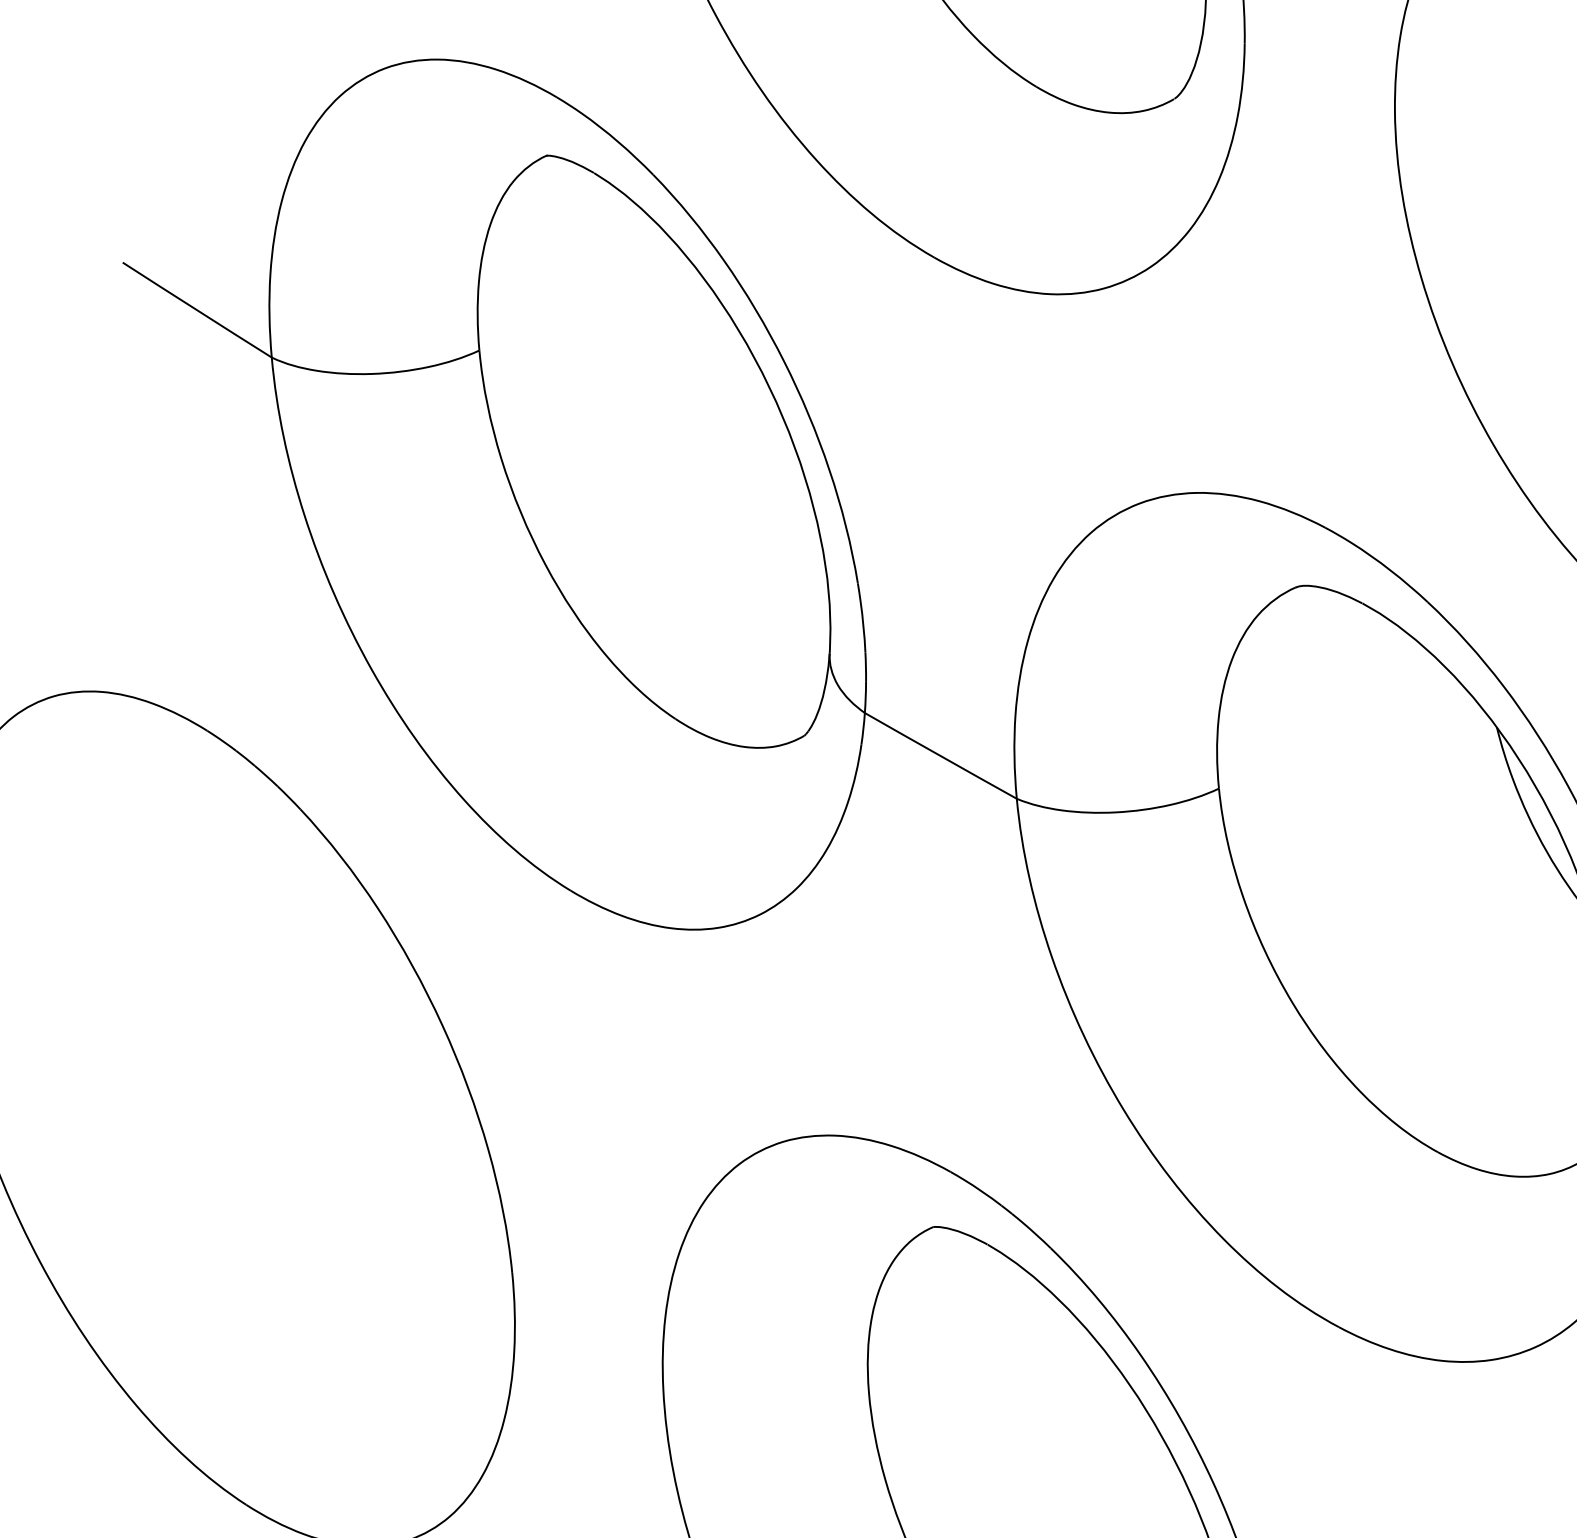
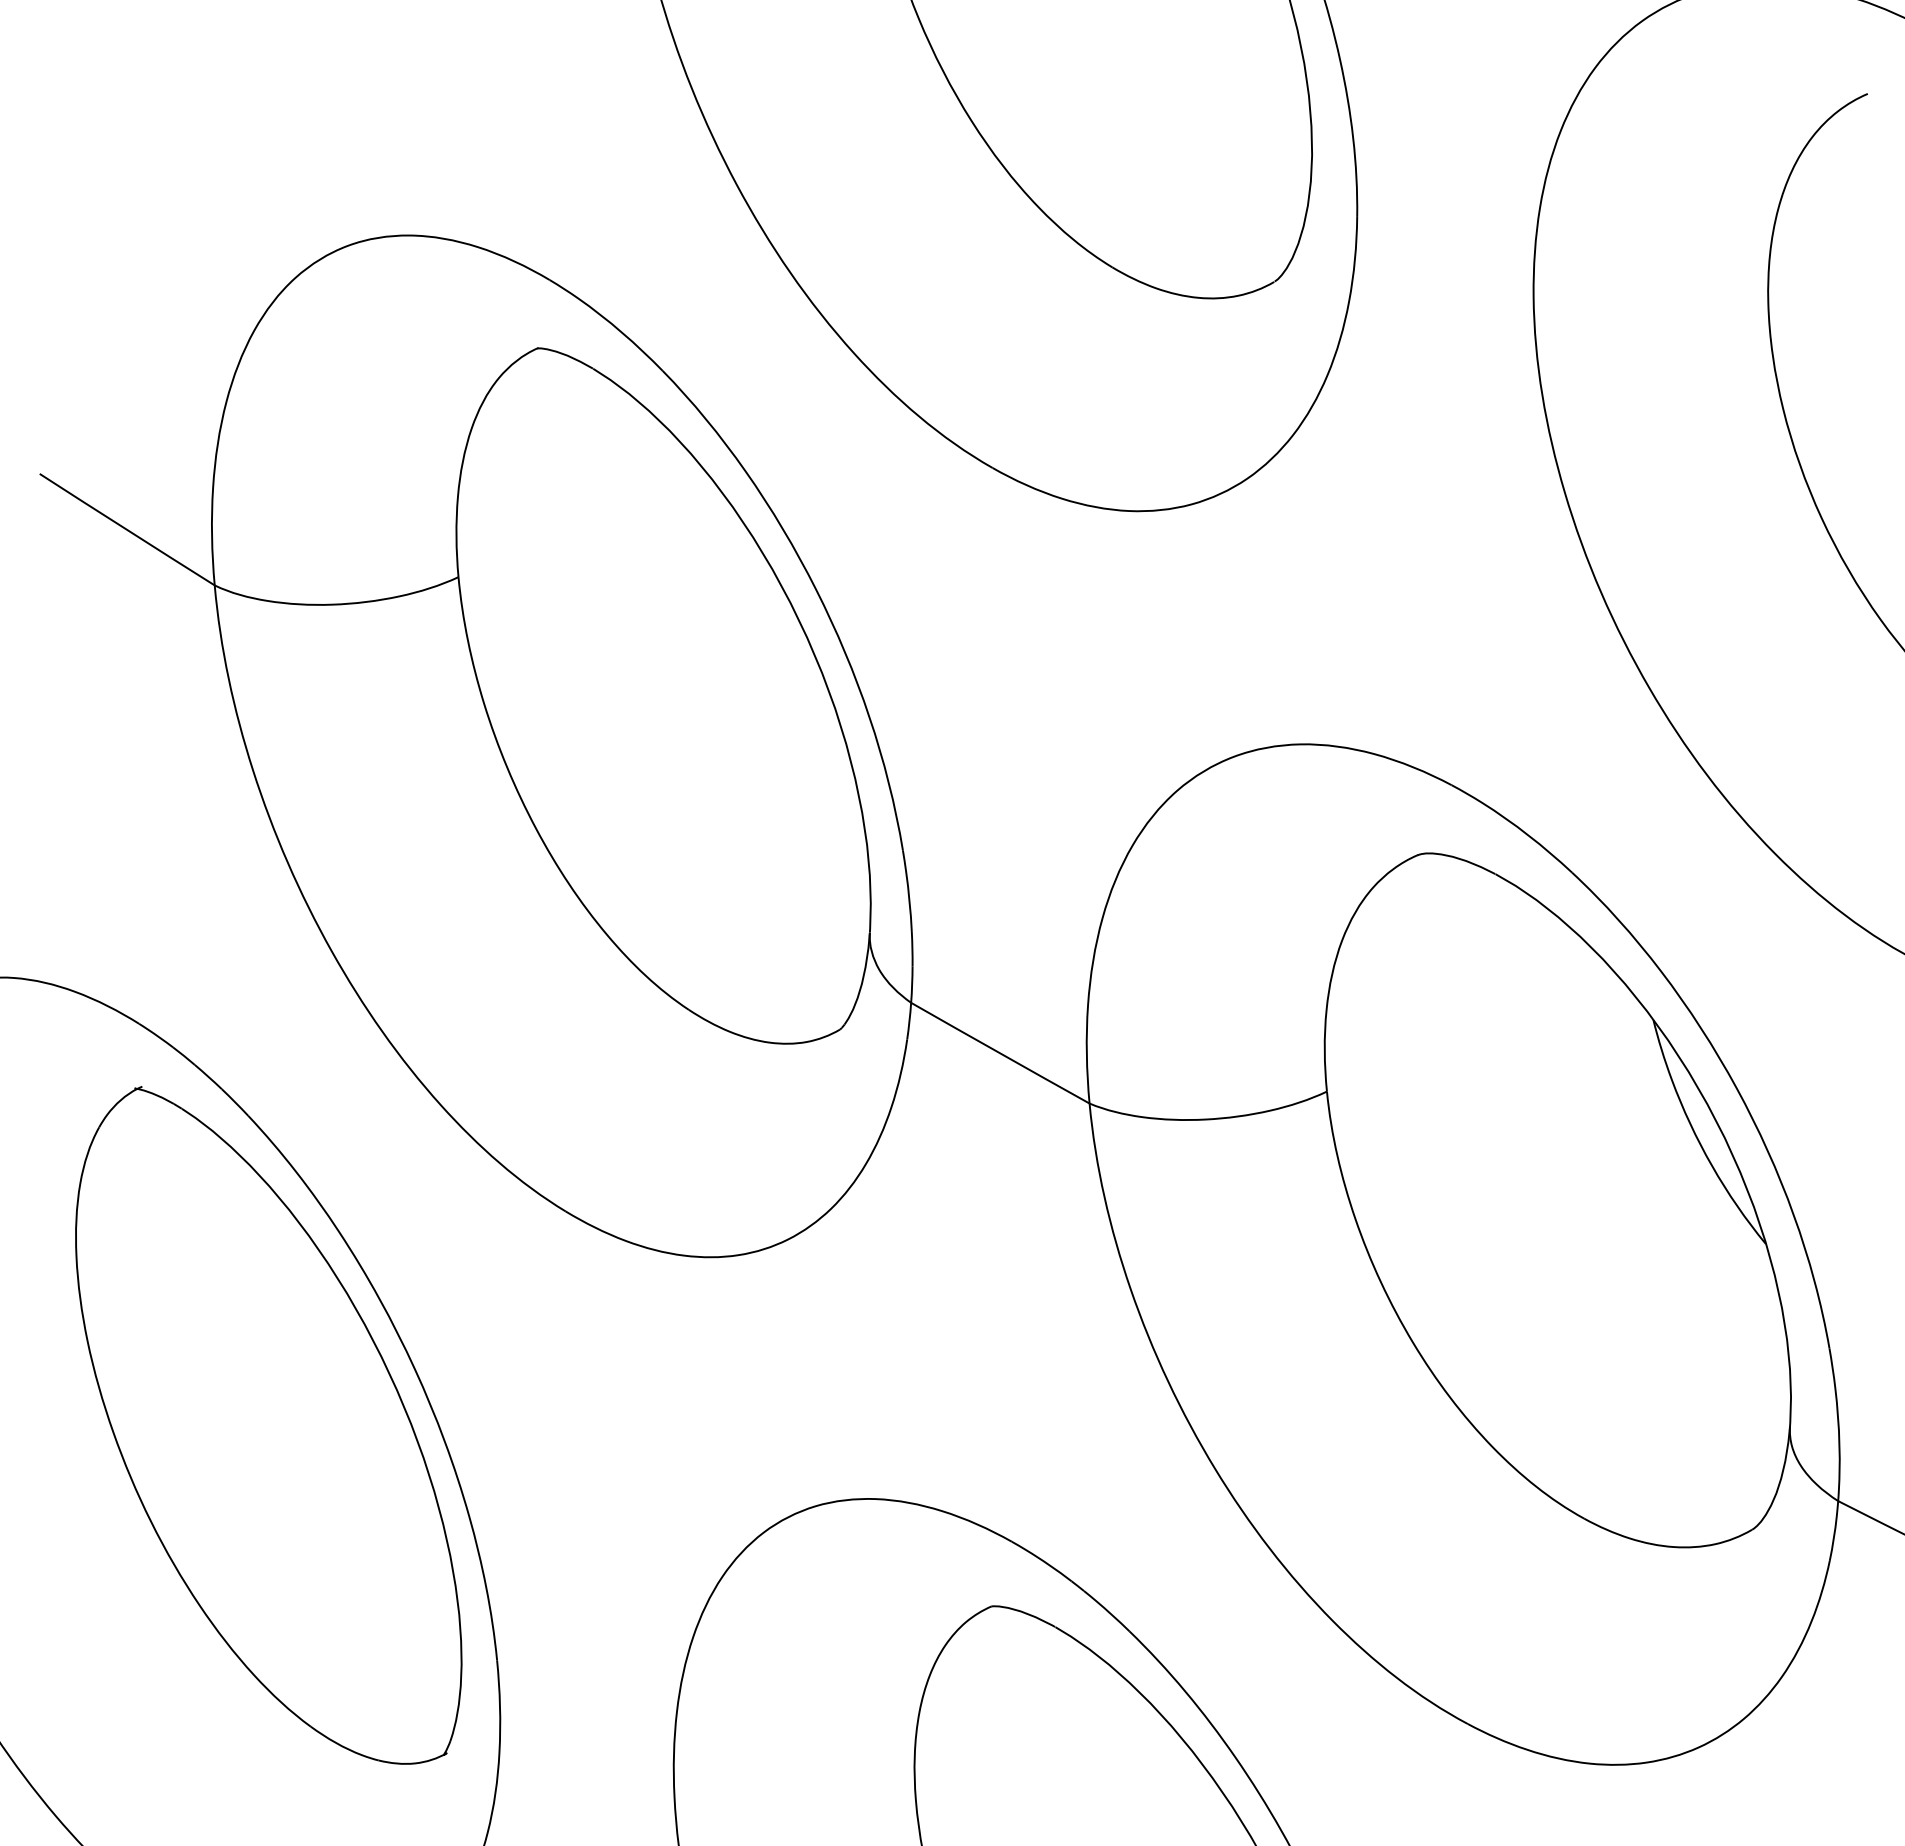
part: (317, 1072) -> (268, 1425), added

